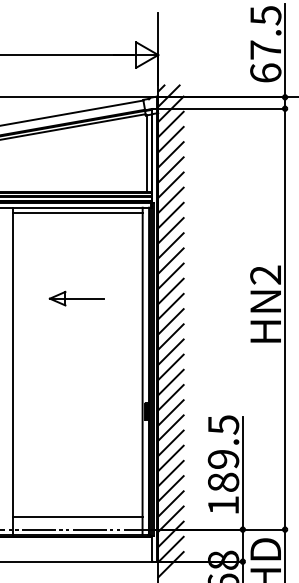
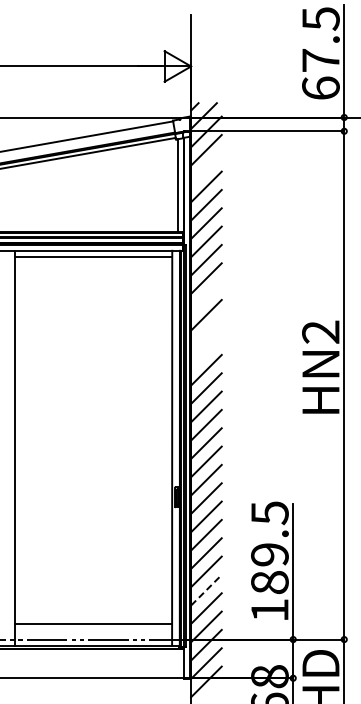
line: (171, 139) -> (206, 168), removed
line: (171, 245) -> (206, 296), removed
line: (171, 276) -> (206, 333), removed
line: (171, 291) -> (206, 351), removed
part: (76, 298) -> (92, 360), removed
line: (171, 489) -> (206, 590), solid -> dashed

